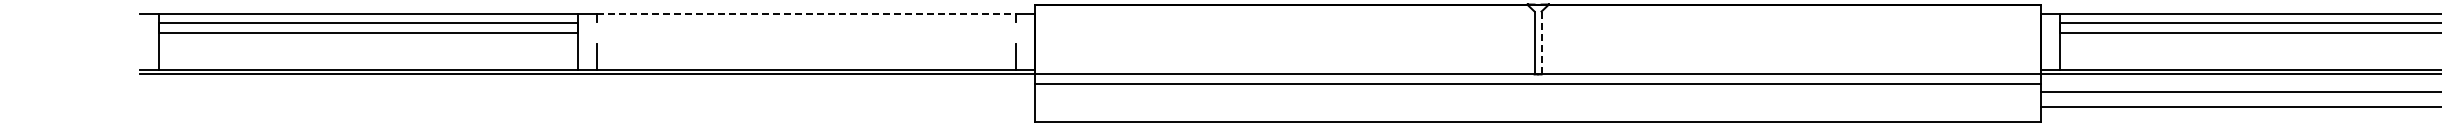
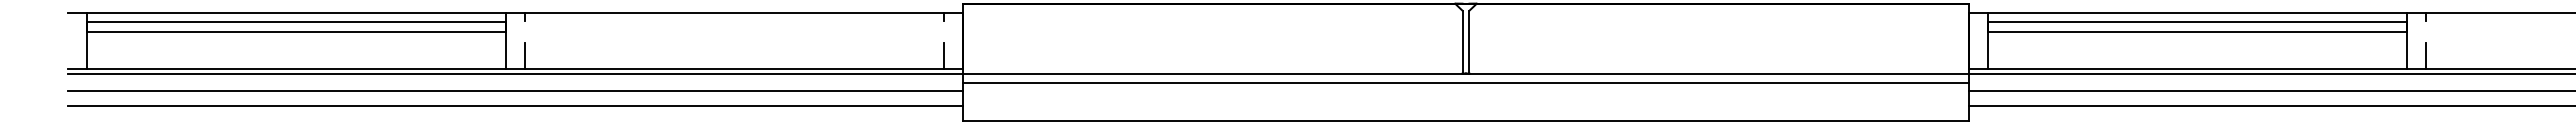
line: (806, 14) -> (734, 13), dashed -> solid
line: (1541, 43) -> (1469, 42), dashed -> solid
line: (586, 92) -> (514, 91), added
line: (586, 107) -> (514, 106), added

